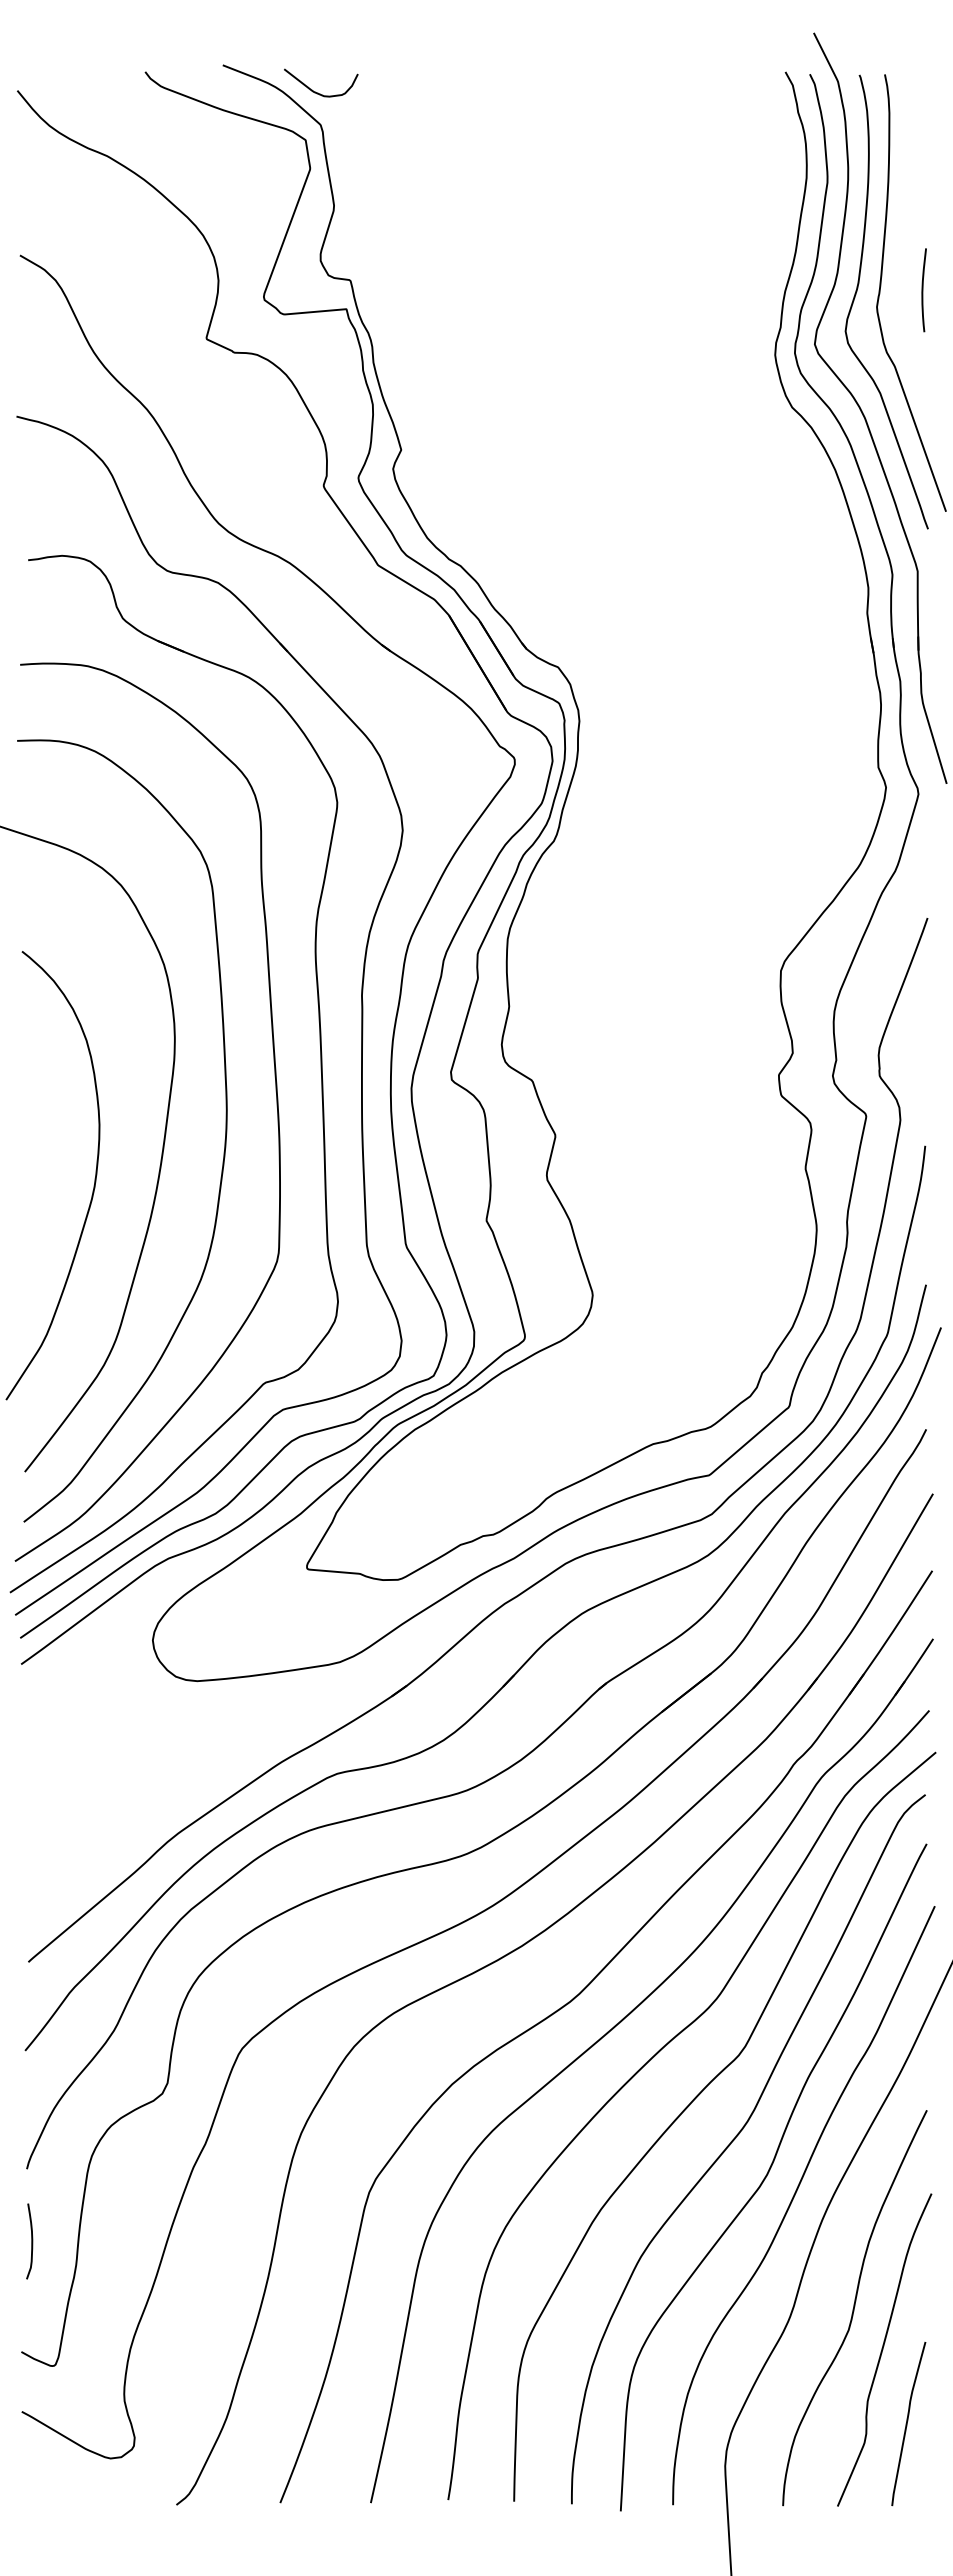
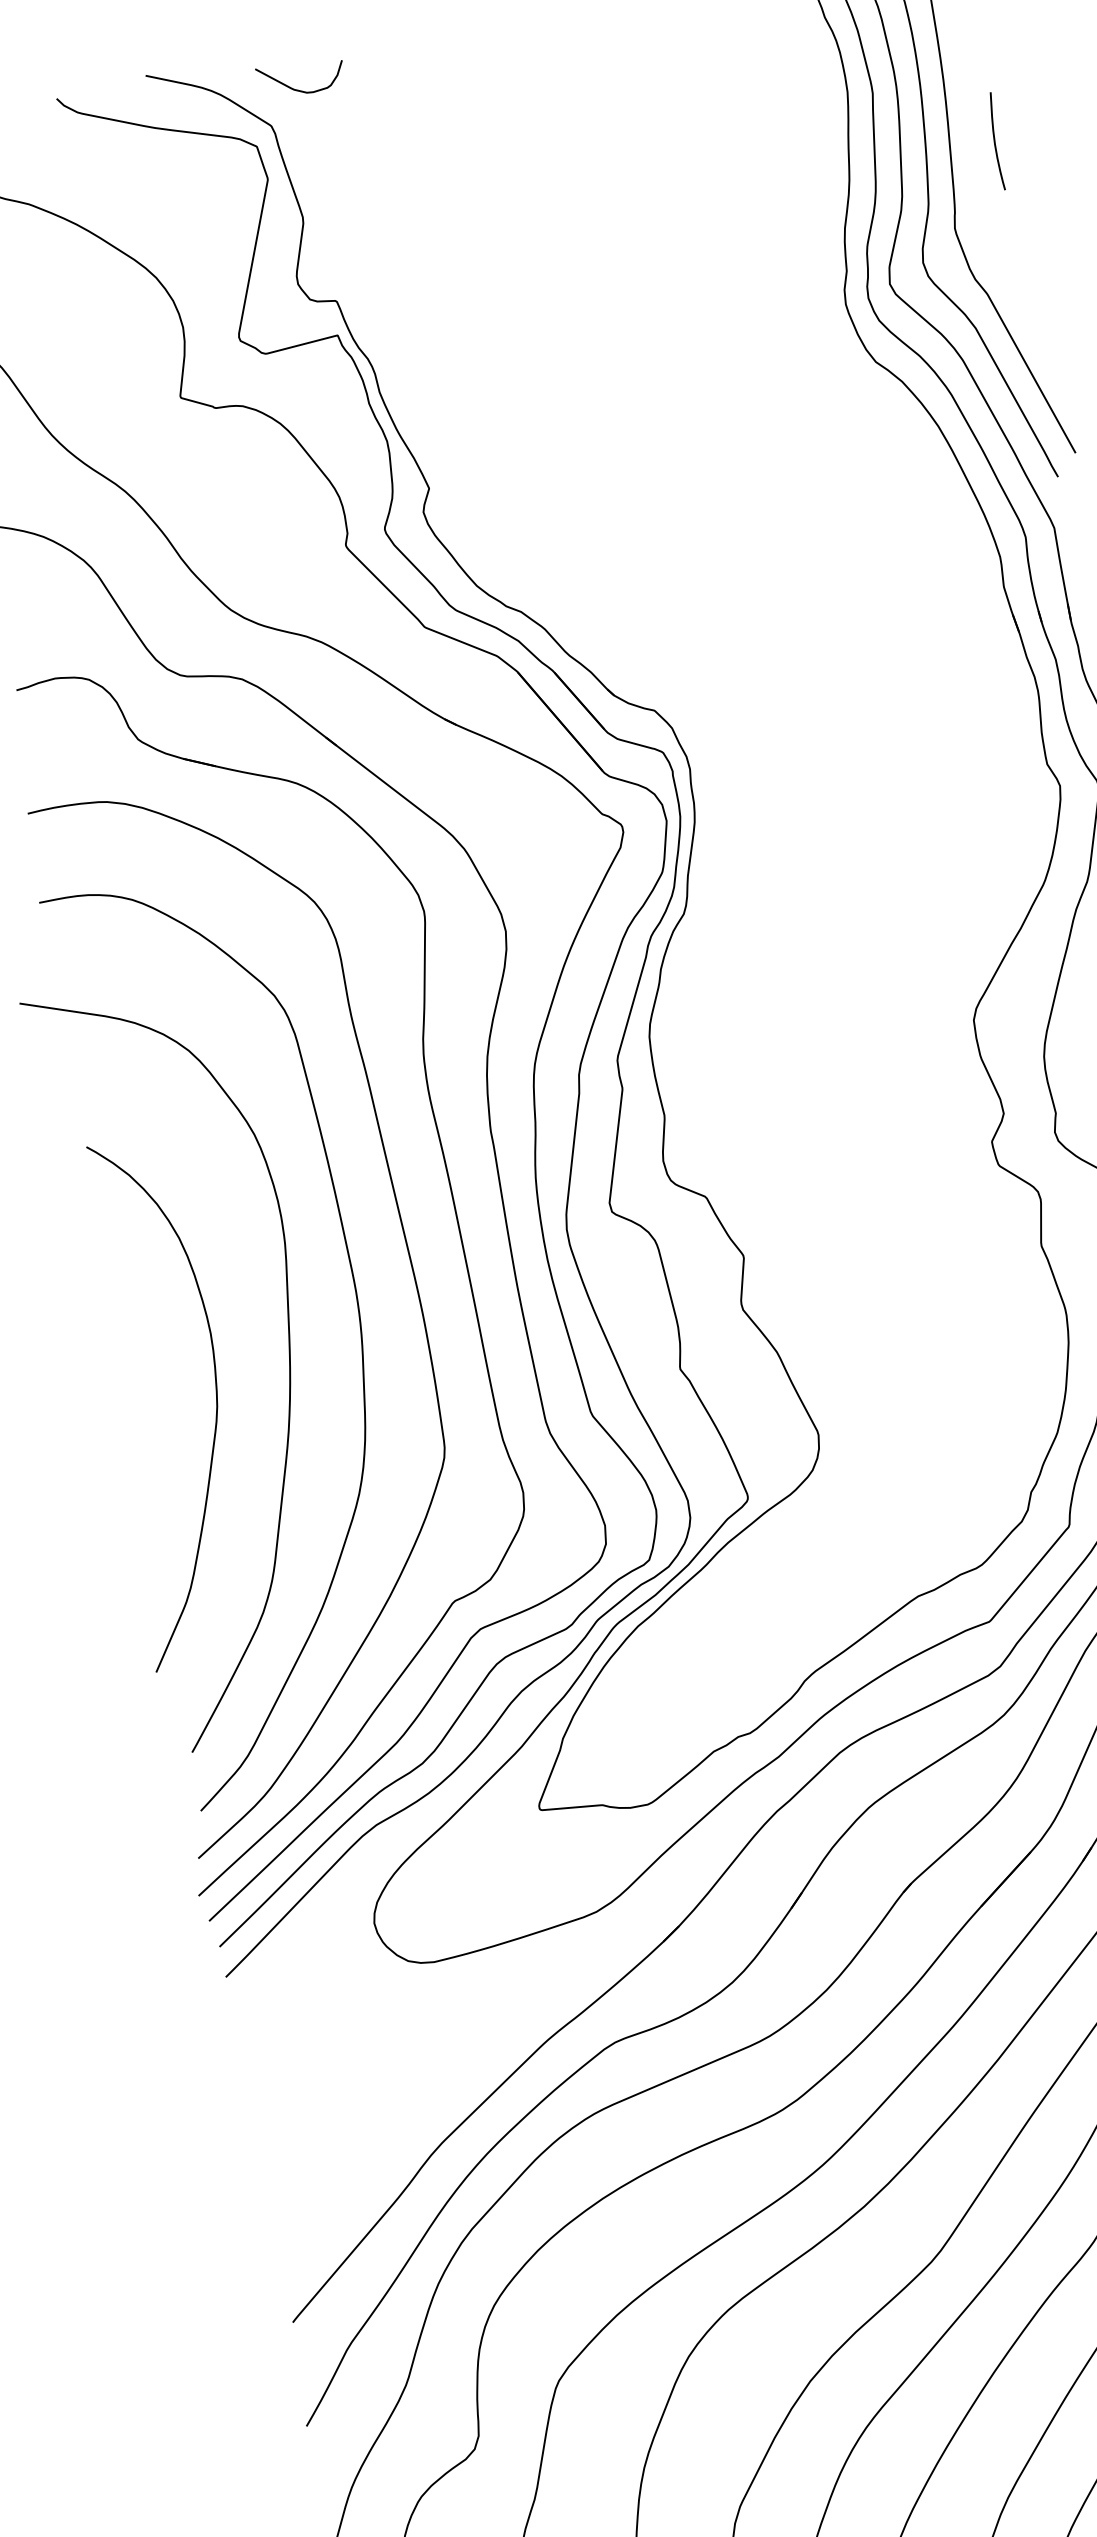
curve: (318, 92) -> (299, 89), moved
curve: (923, 290) -> (995, 141), moved

